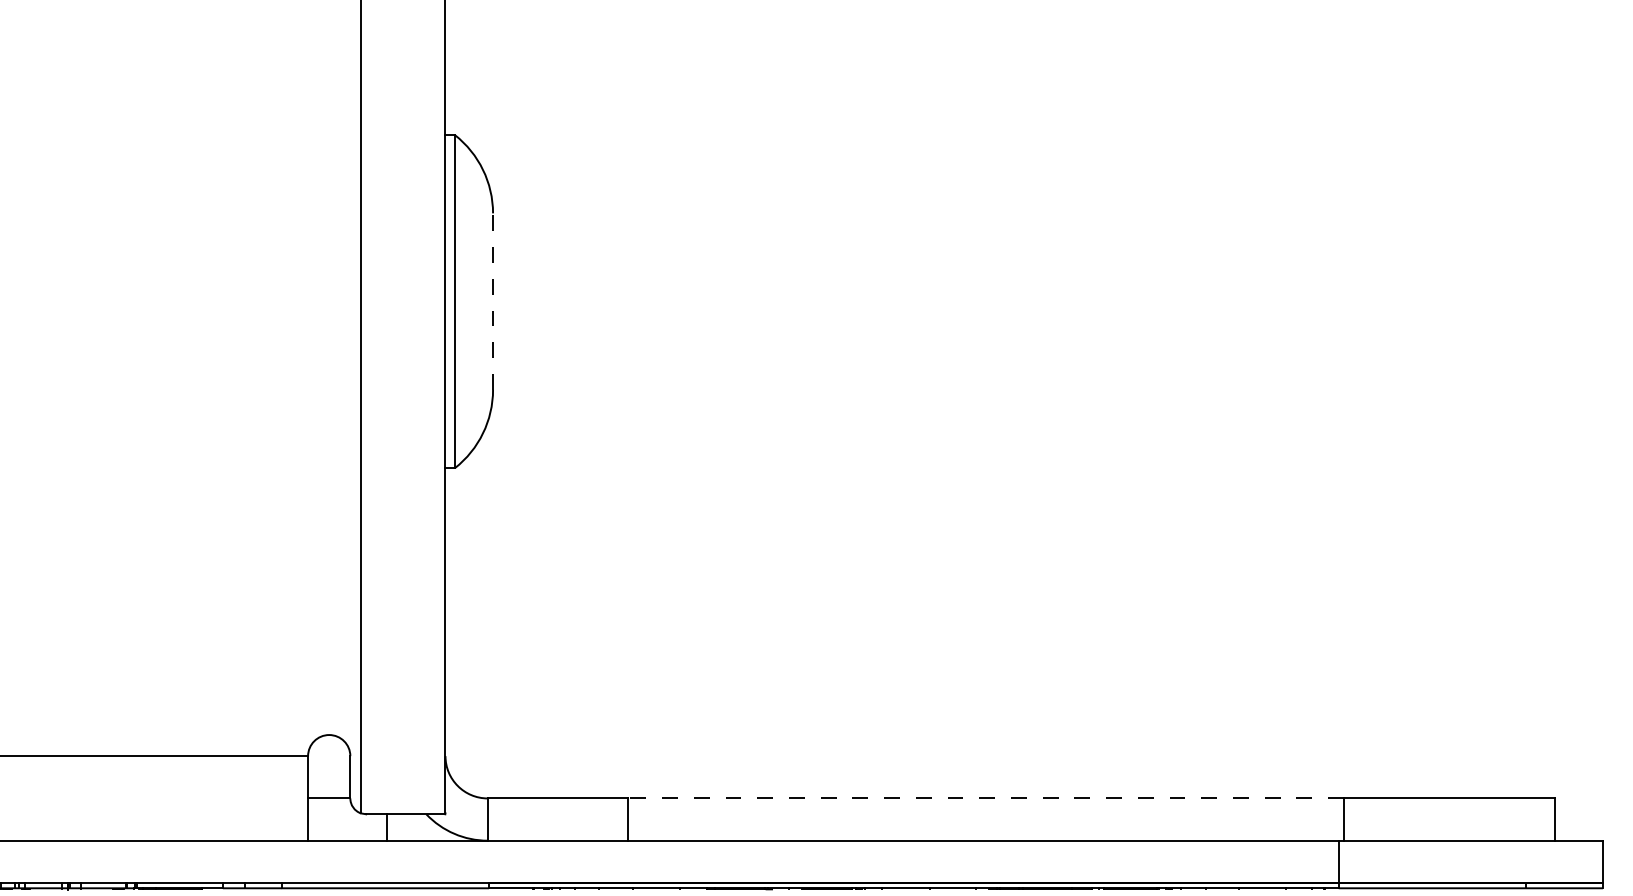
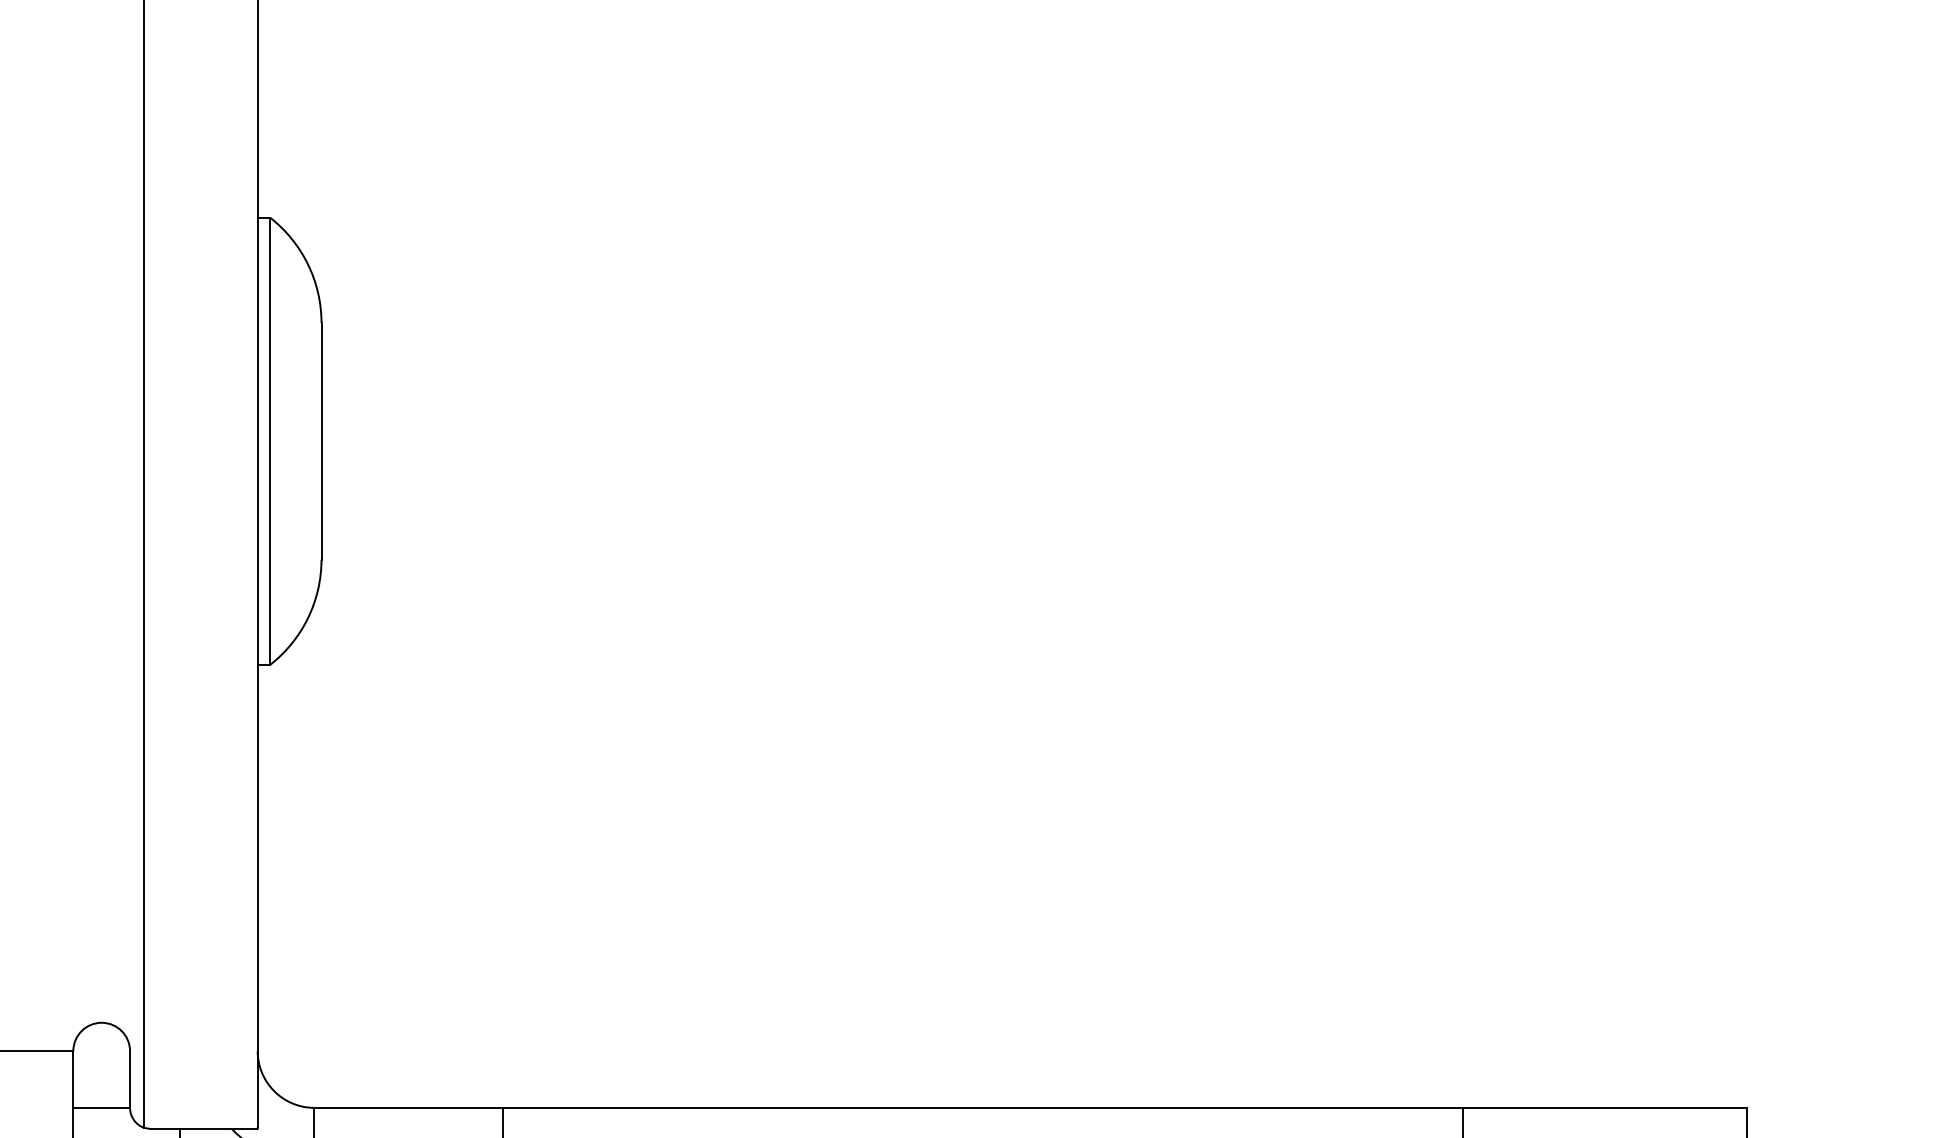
line: (493, 301) -> (322, 441), dashed -> solid
line: (985, 798) -> (982, 1107), dashed -> solid

